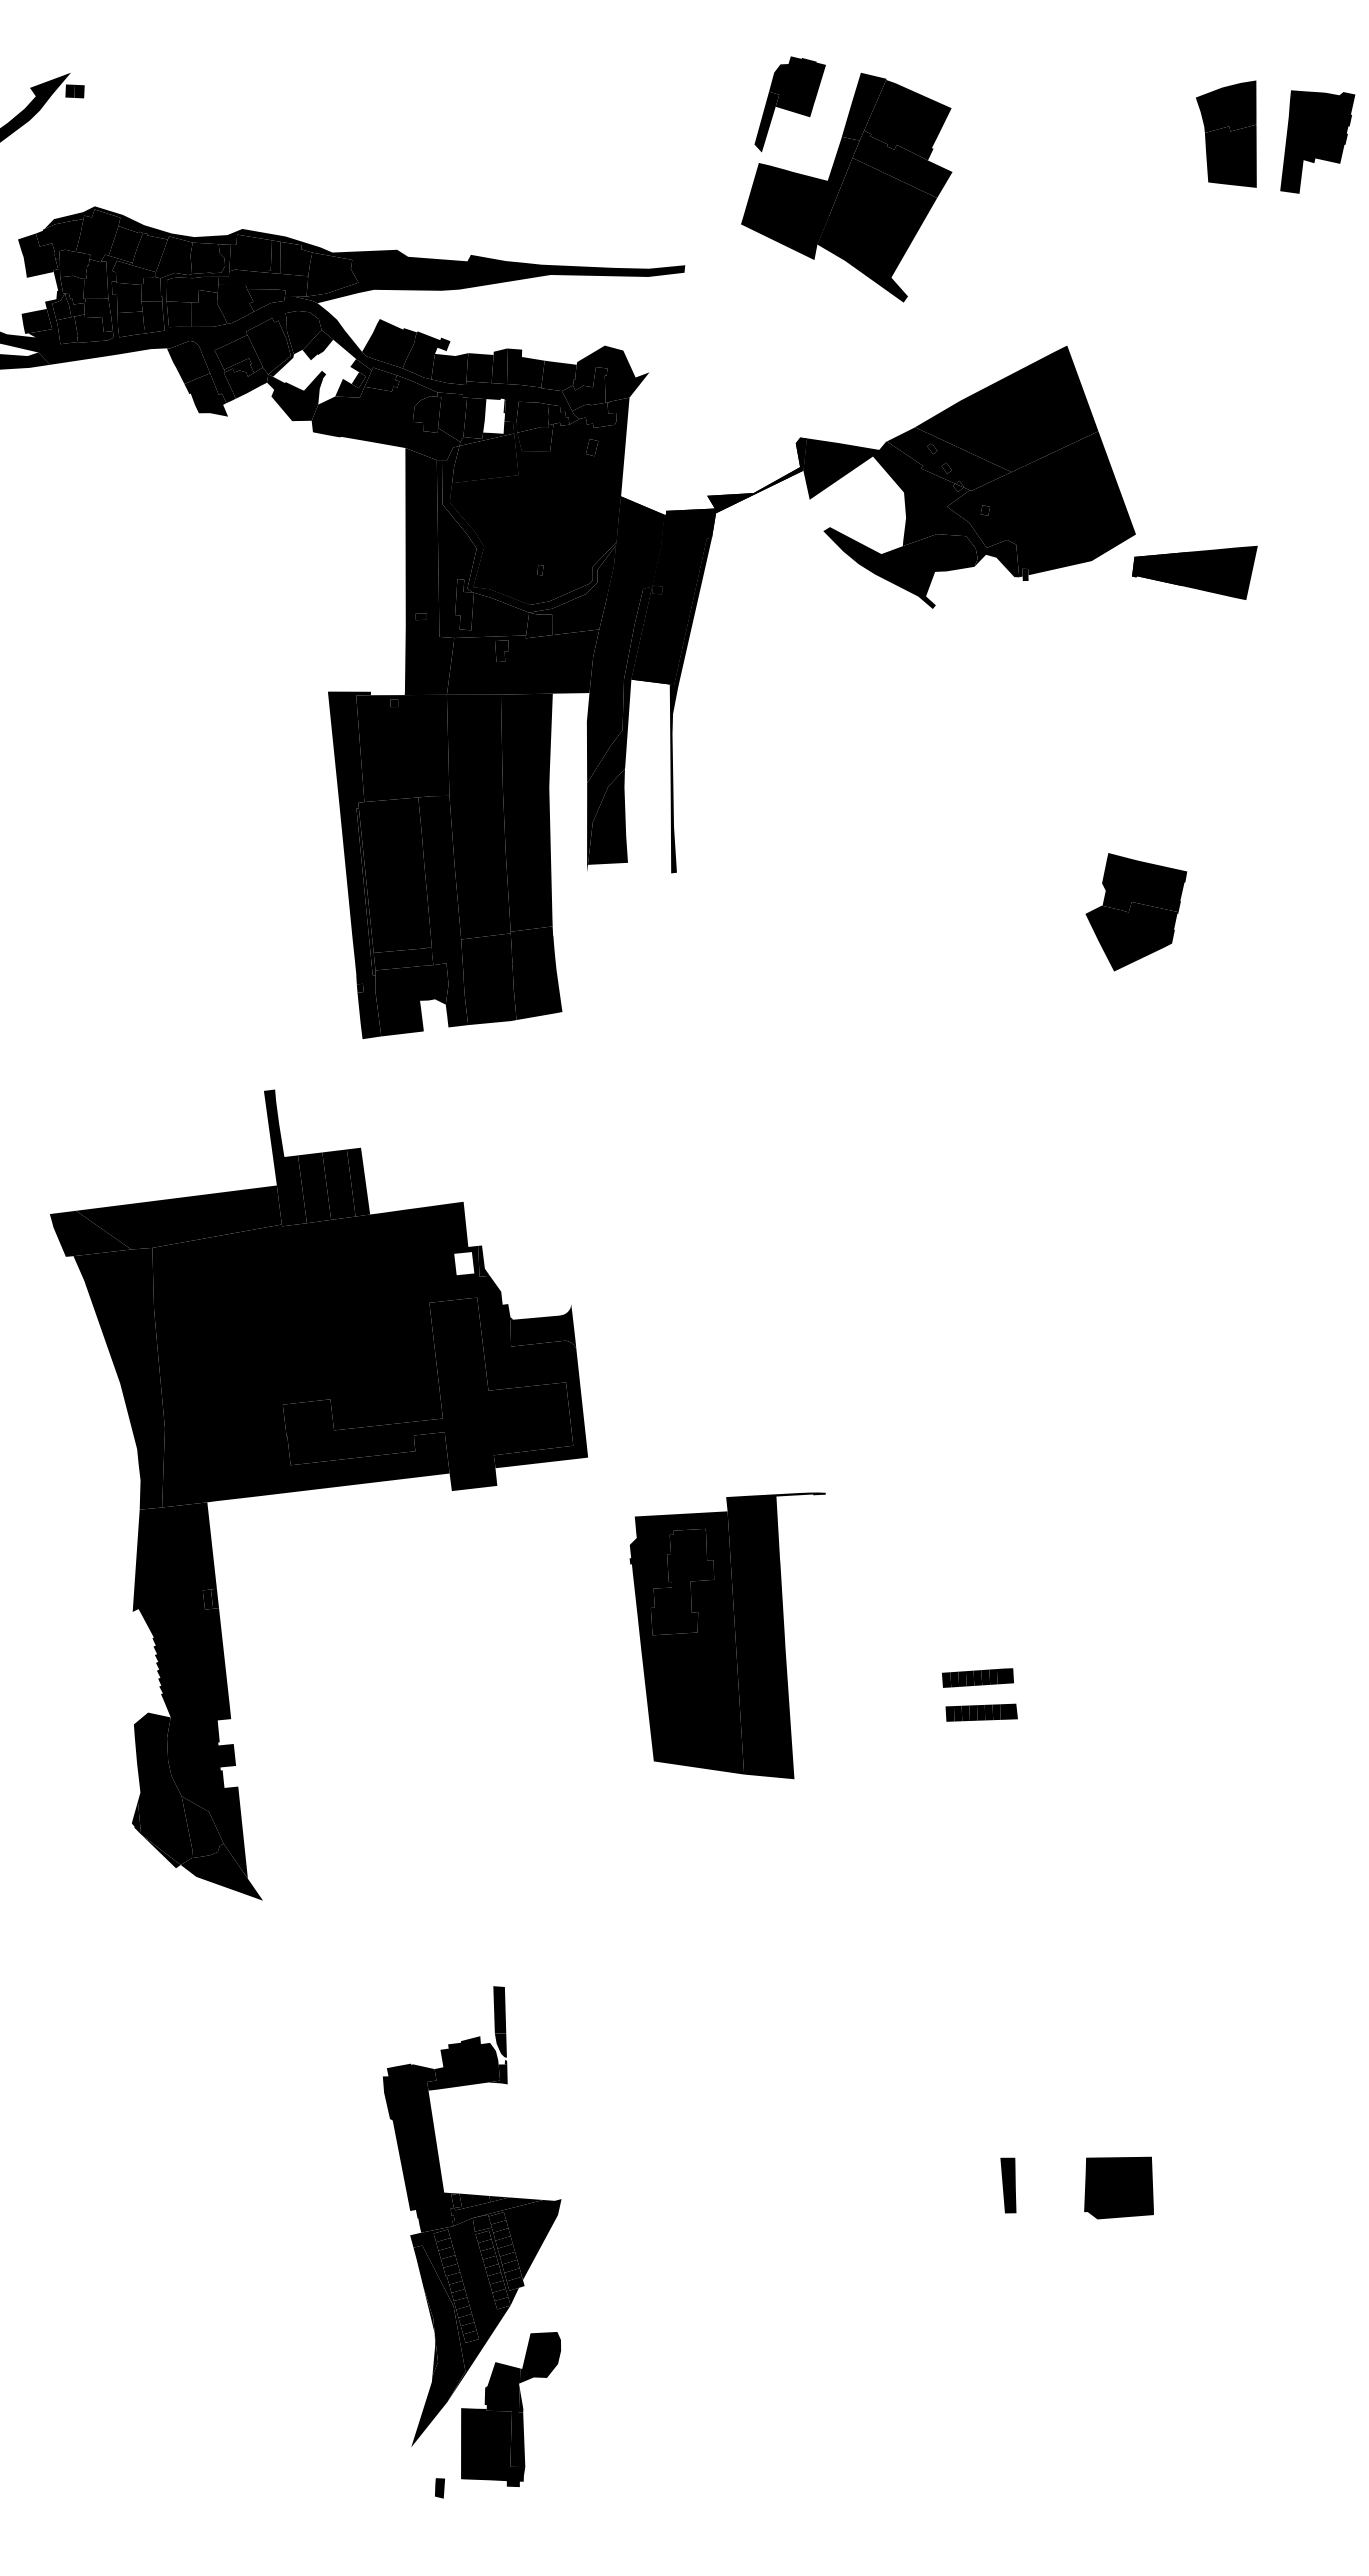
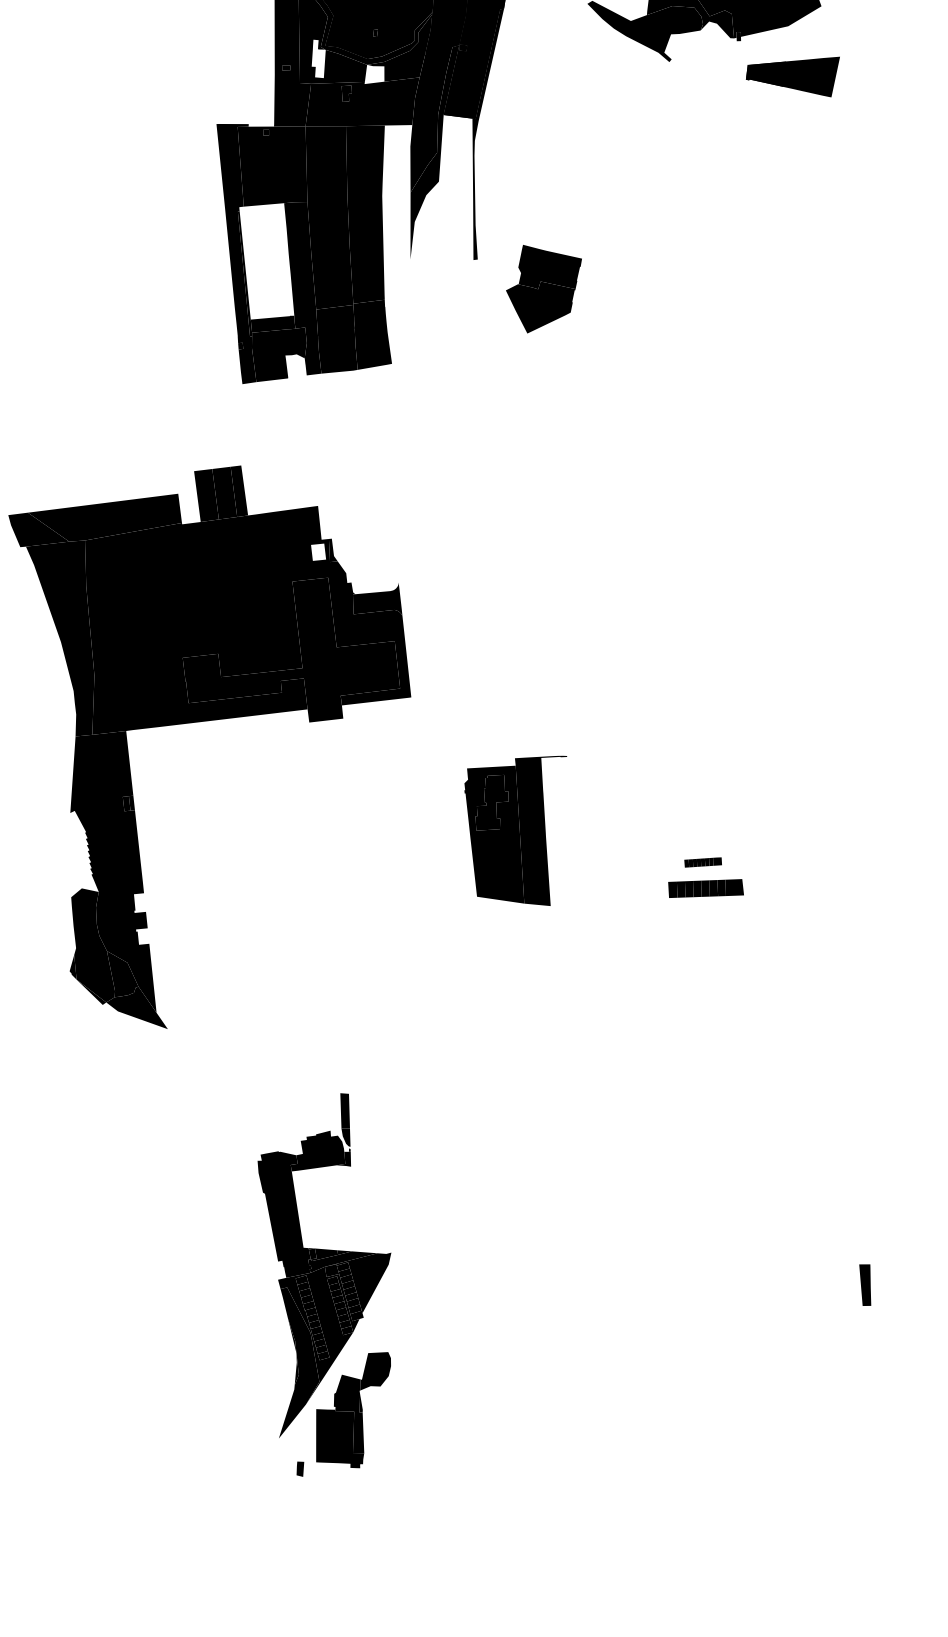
part: (1194, 572) -> (792, 76), moved
fill: (464, 604) -> (318, 58), removed
fill: (538, 625) -> (374, 74), removed
fill: (607, 816) -> (425, 217), removed
fill: (394, 874) -> (266, 260), removed
part: (1136, 912) -> (544, 289), moved
fill: (284, 1157) -> (183, 472), removed
part: (727, 1635) -> (515, 830), size x0.7
part: (977, 1677) -> (702, 862), size x0.7
part: (981, 1712) -> (705, 888), size x1.4
part: (1008, 2185) -> (865, 1285), moved
part: (1118, 2187) -> (808, 1243), removed

